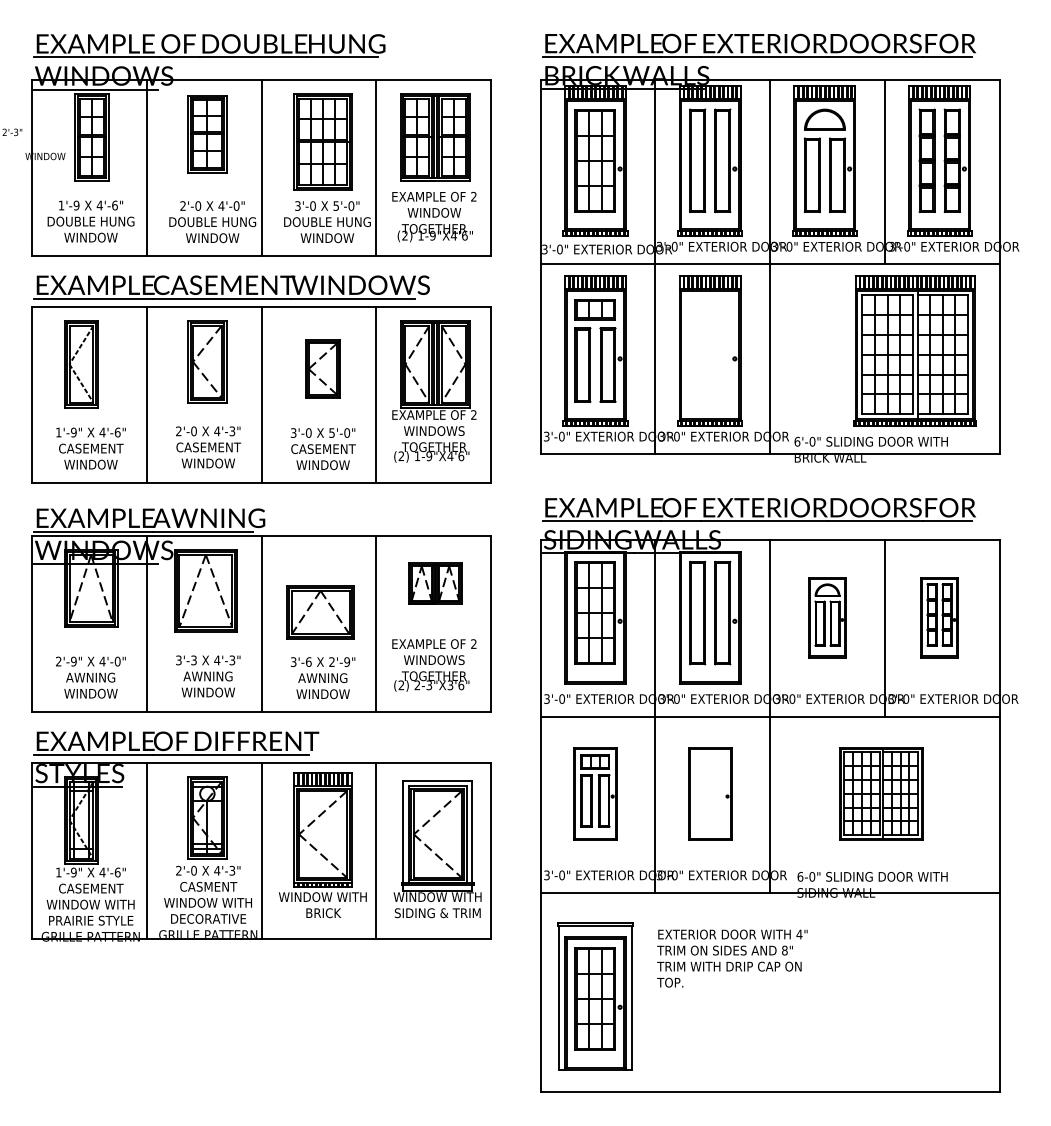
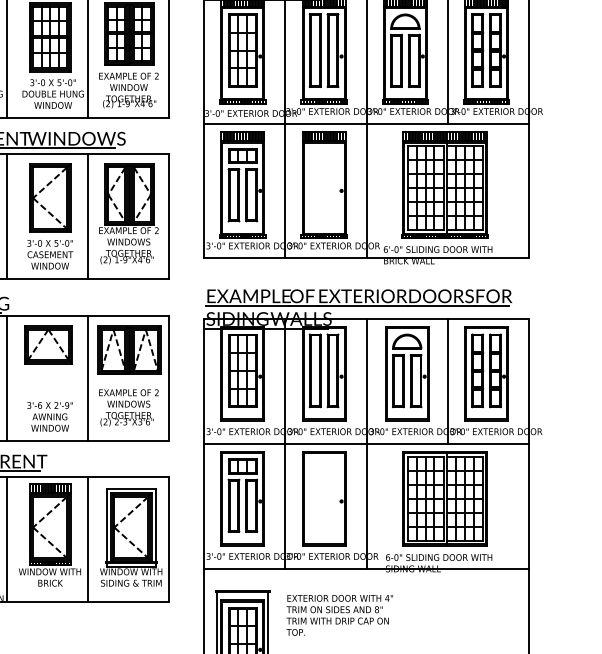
part: (914, 350) -> (444, 184), moved
part: (322, 368) -> (49, 197), size x1.67
part: (435, 583) -> (129, 349), size x1.67
part: (320, 612) -> (48, 344), moved
part: (827, 617) -> (407, 373), size x1.67
part: (939, 617) -> (486, 373), size x1.67
part: (595, 793) -> (242, 498), size x1.43
part: (710, 793) -> (324, 498), size x1.43
part: (881, 793) -> (445, 498), size x1.43

